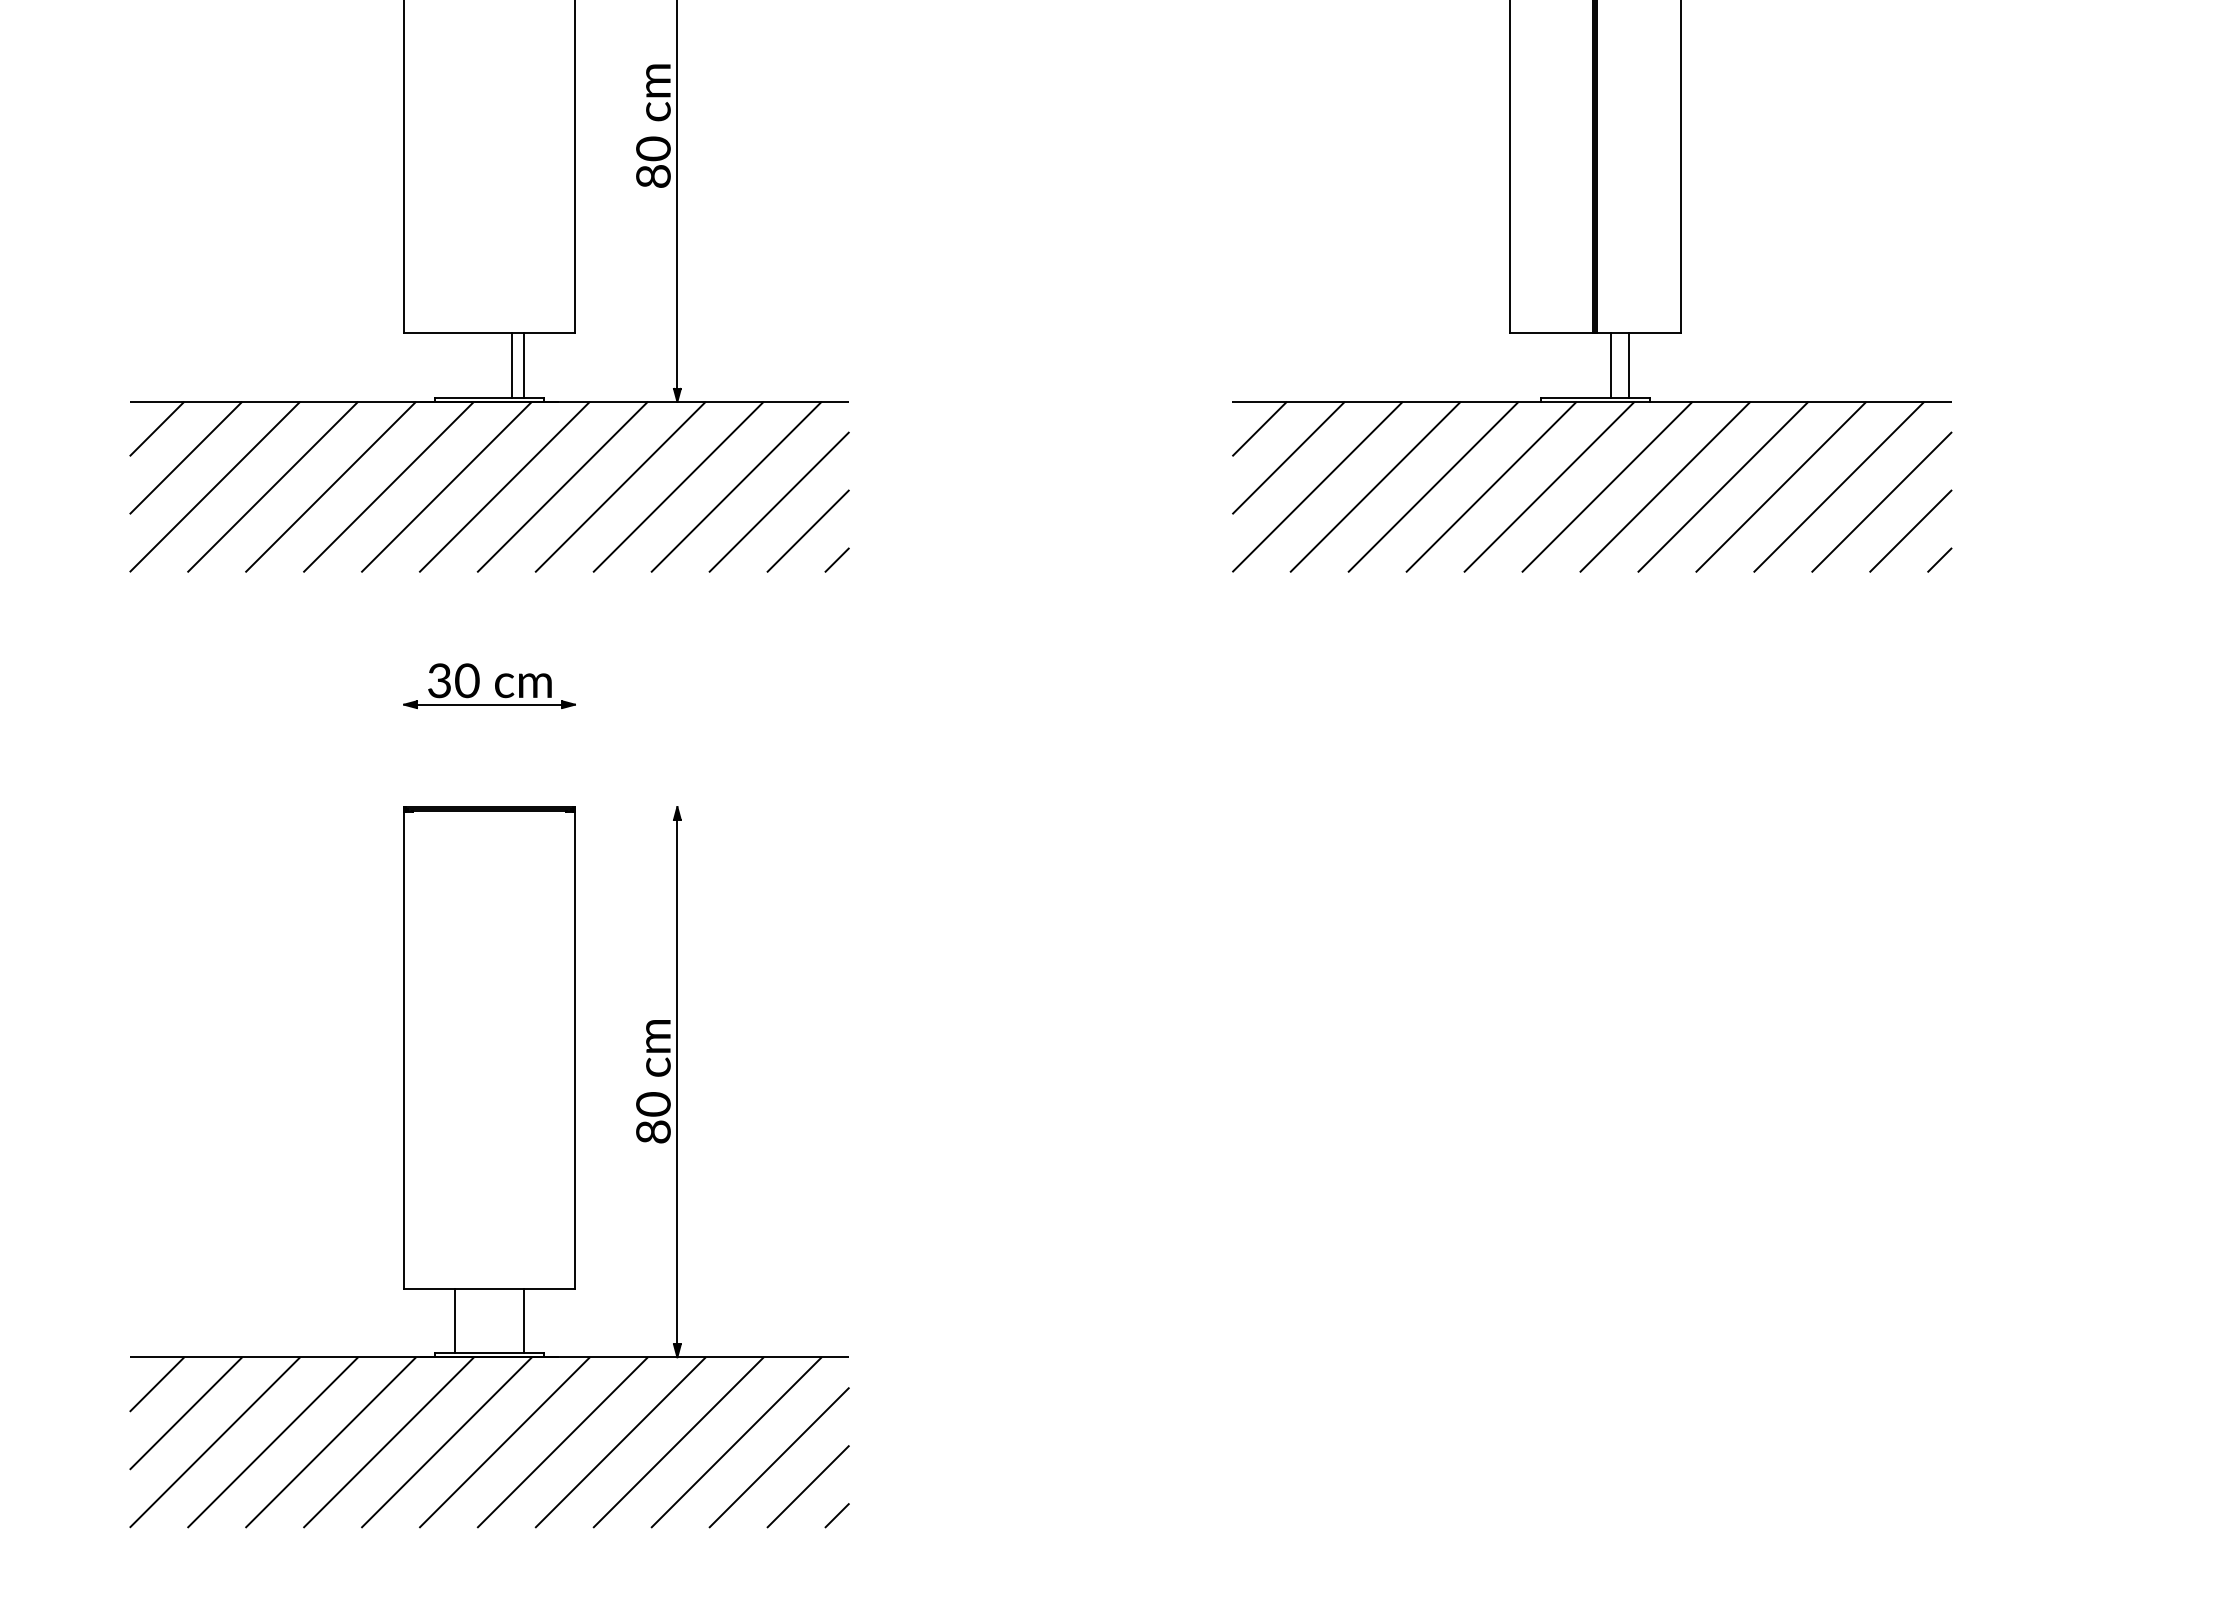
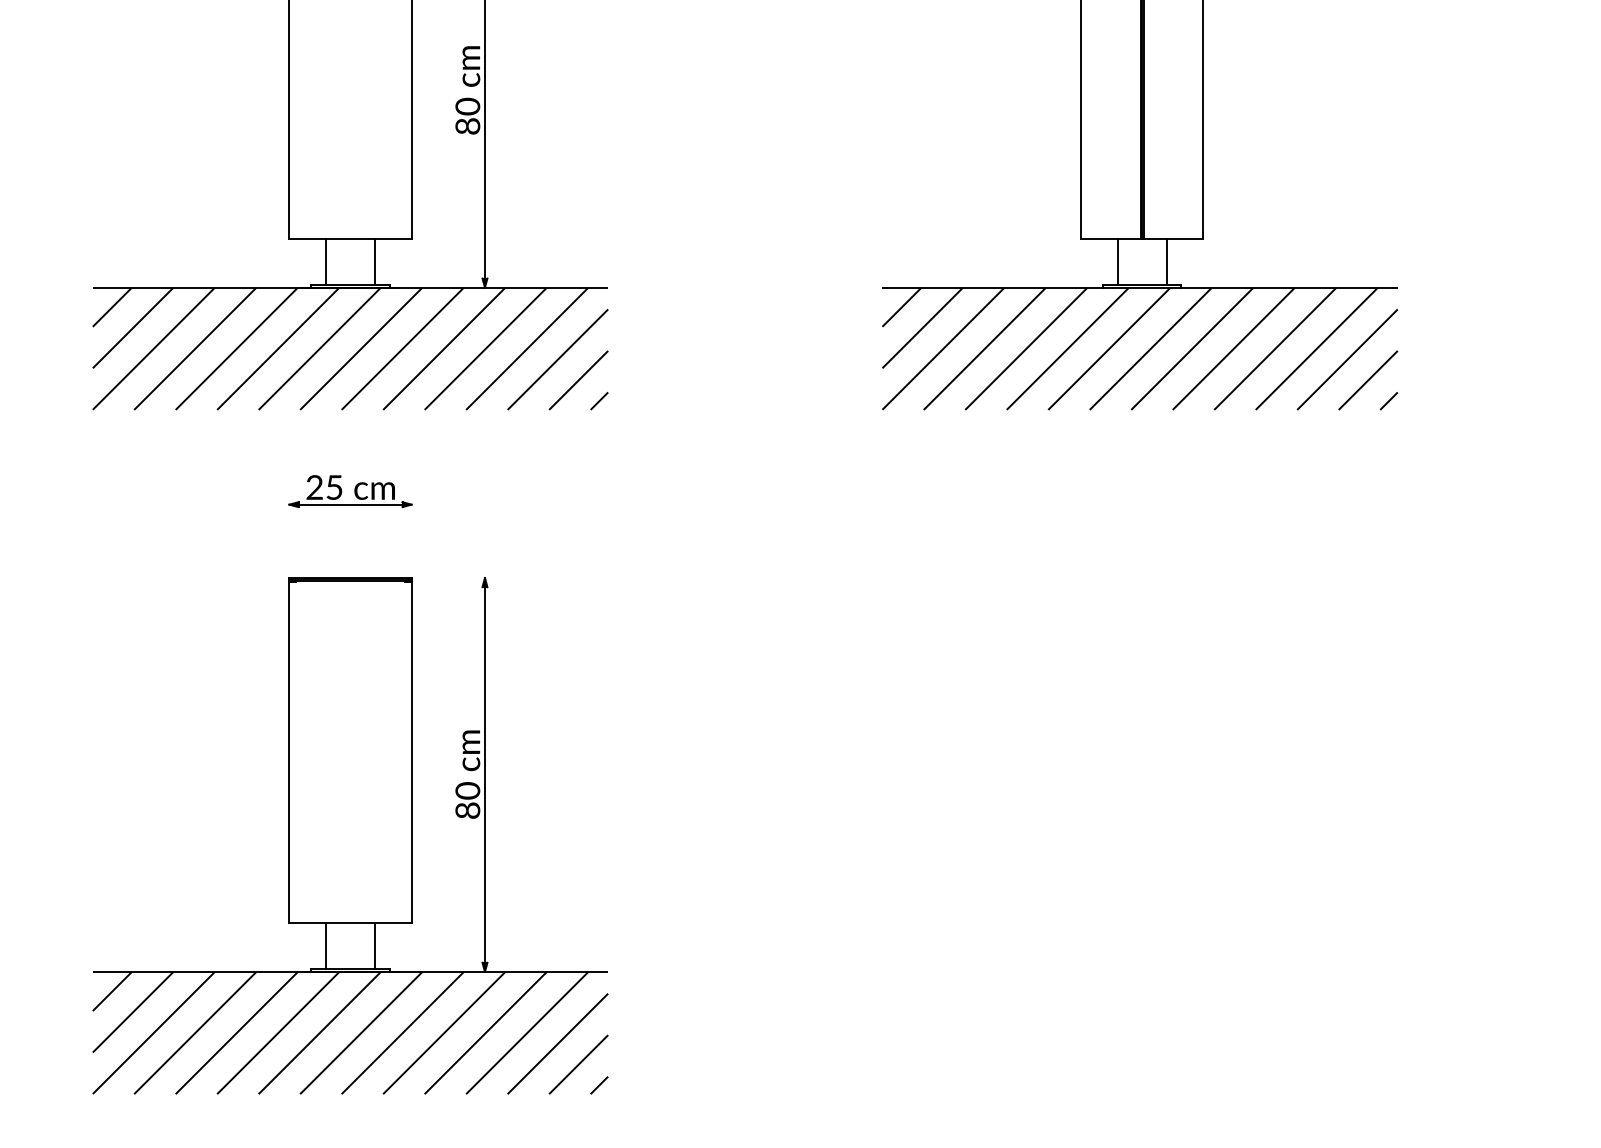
line: (512, 365) -> (326, 261), moved
line: (1611, 365) -> (1118, 261), moved
text: (453, 680) -> (324, 487), 30 -> 25

